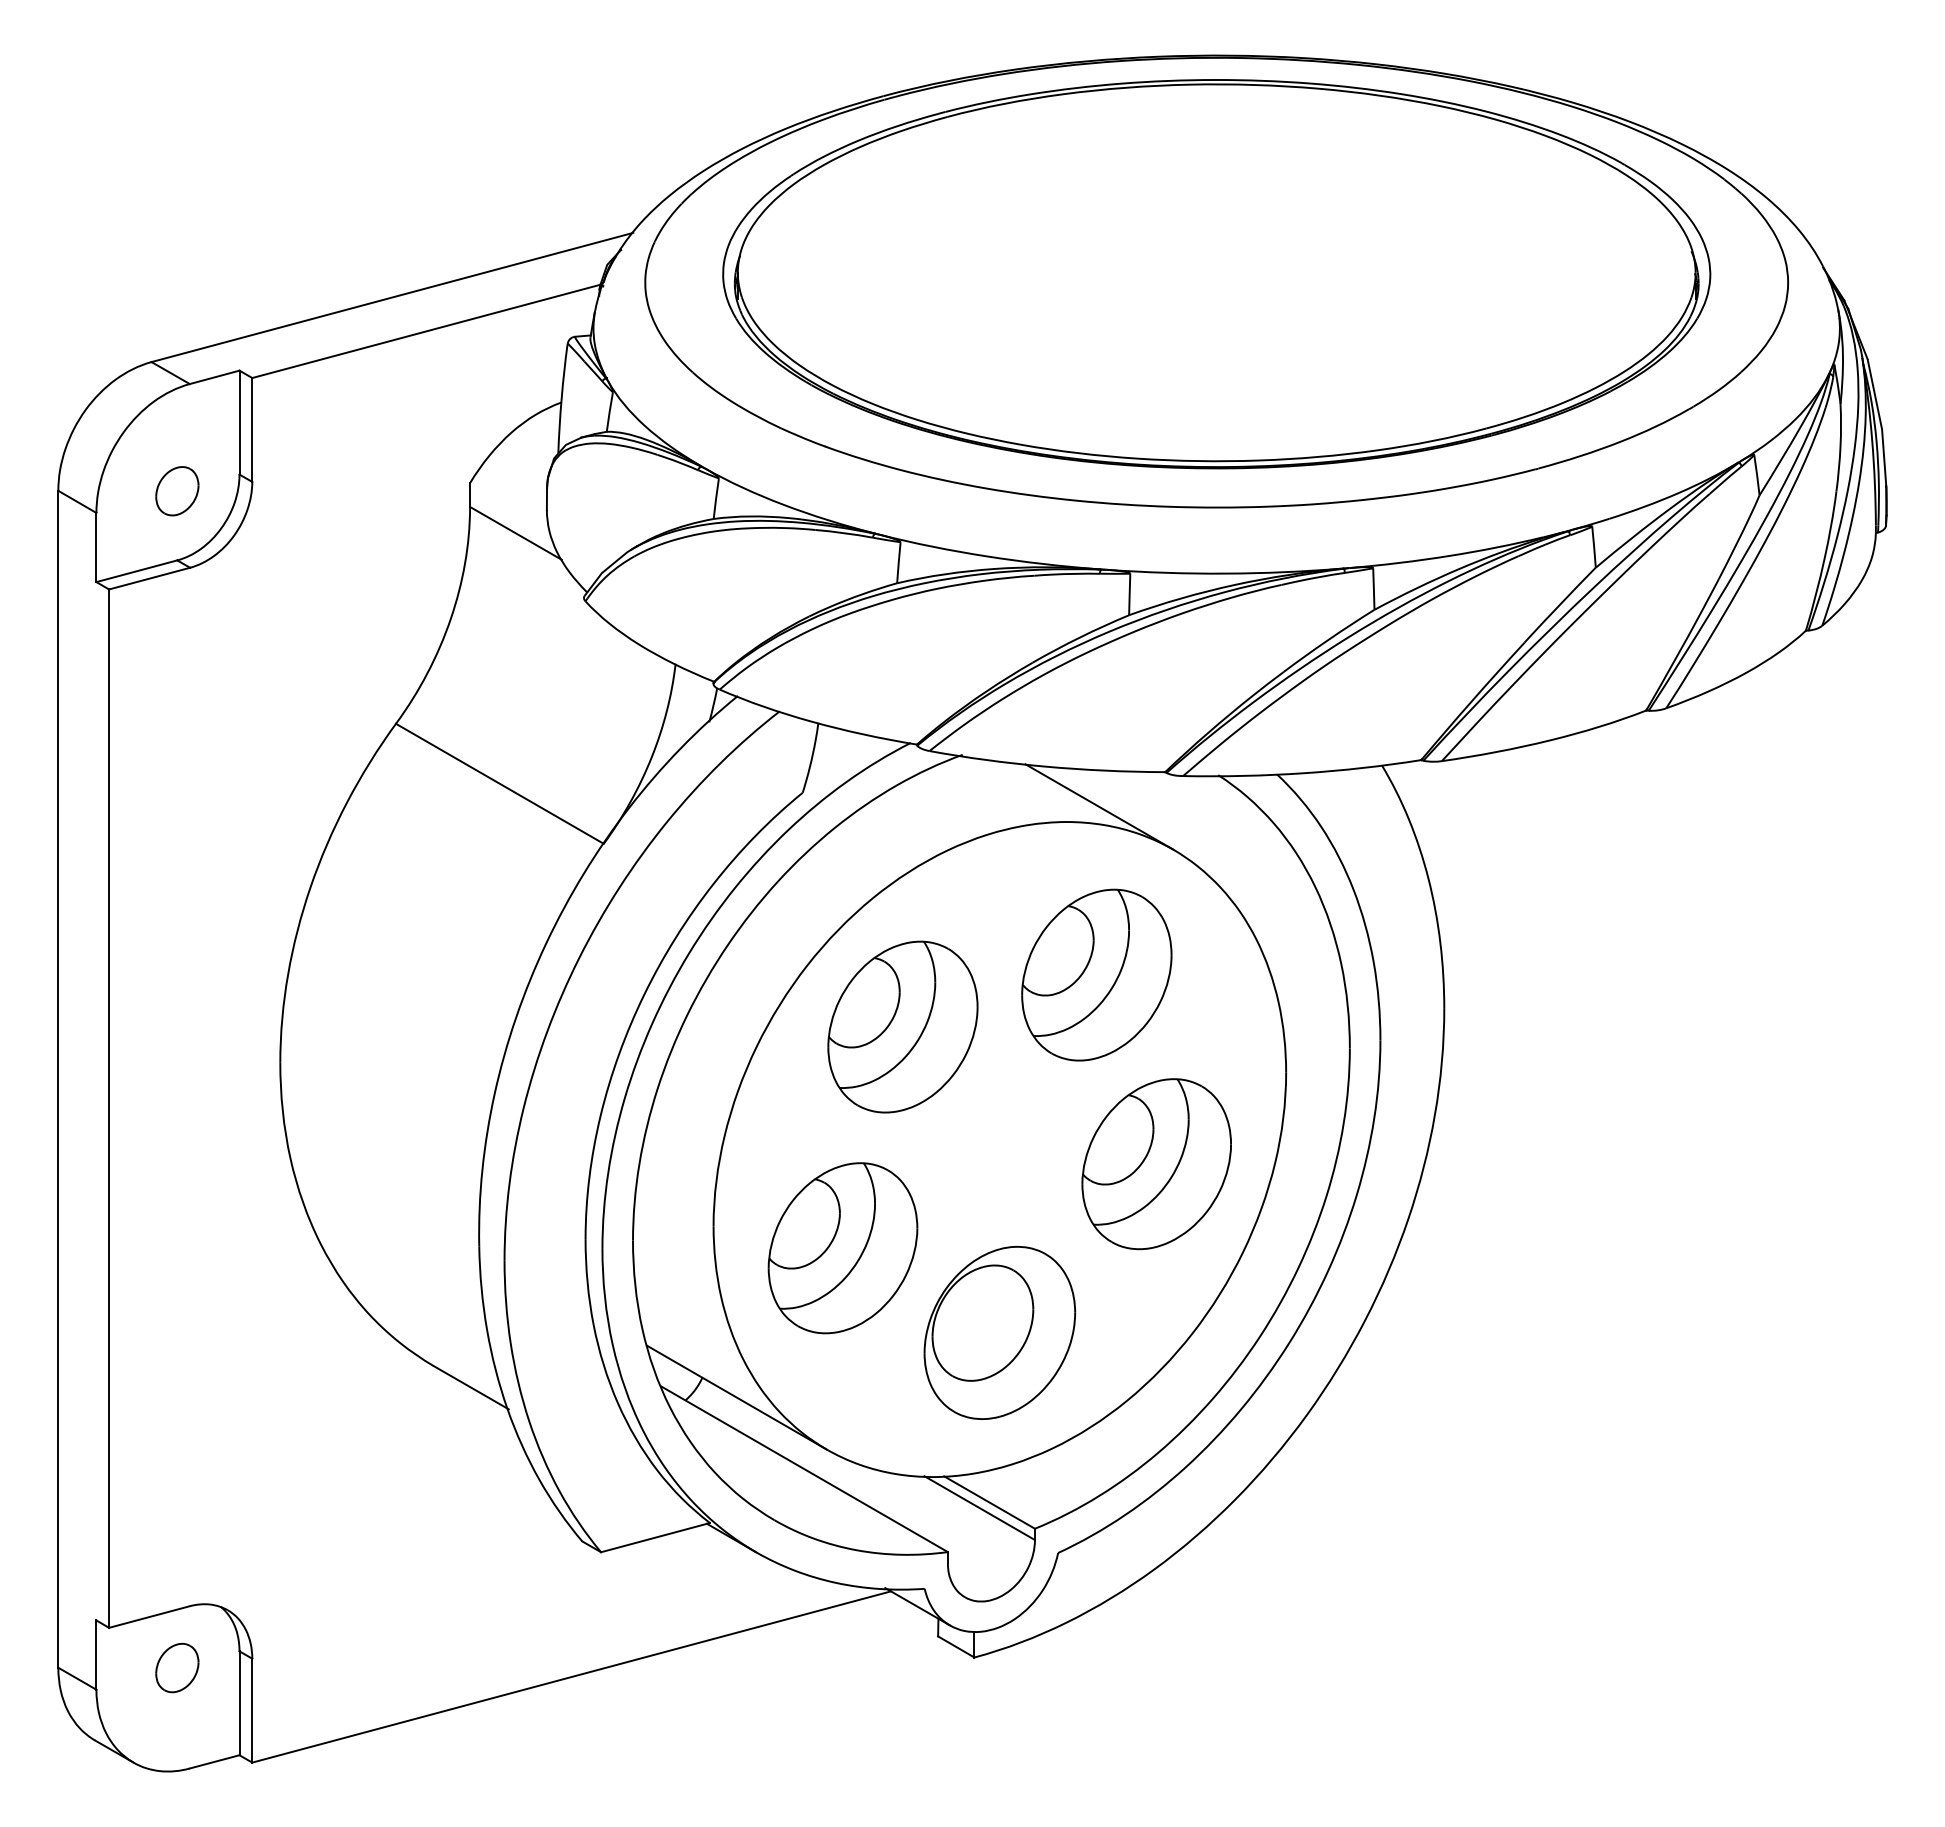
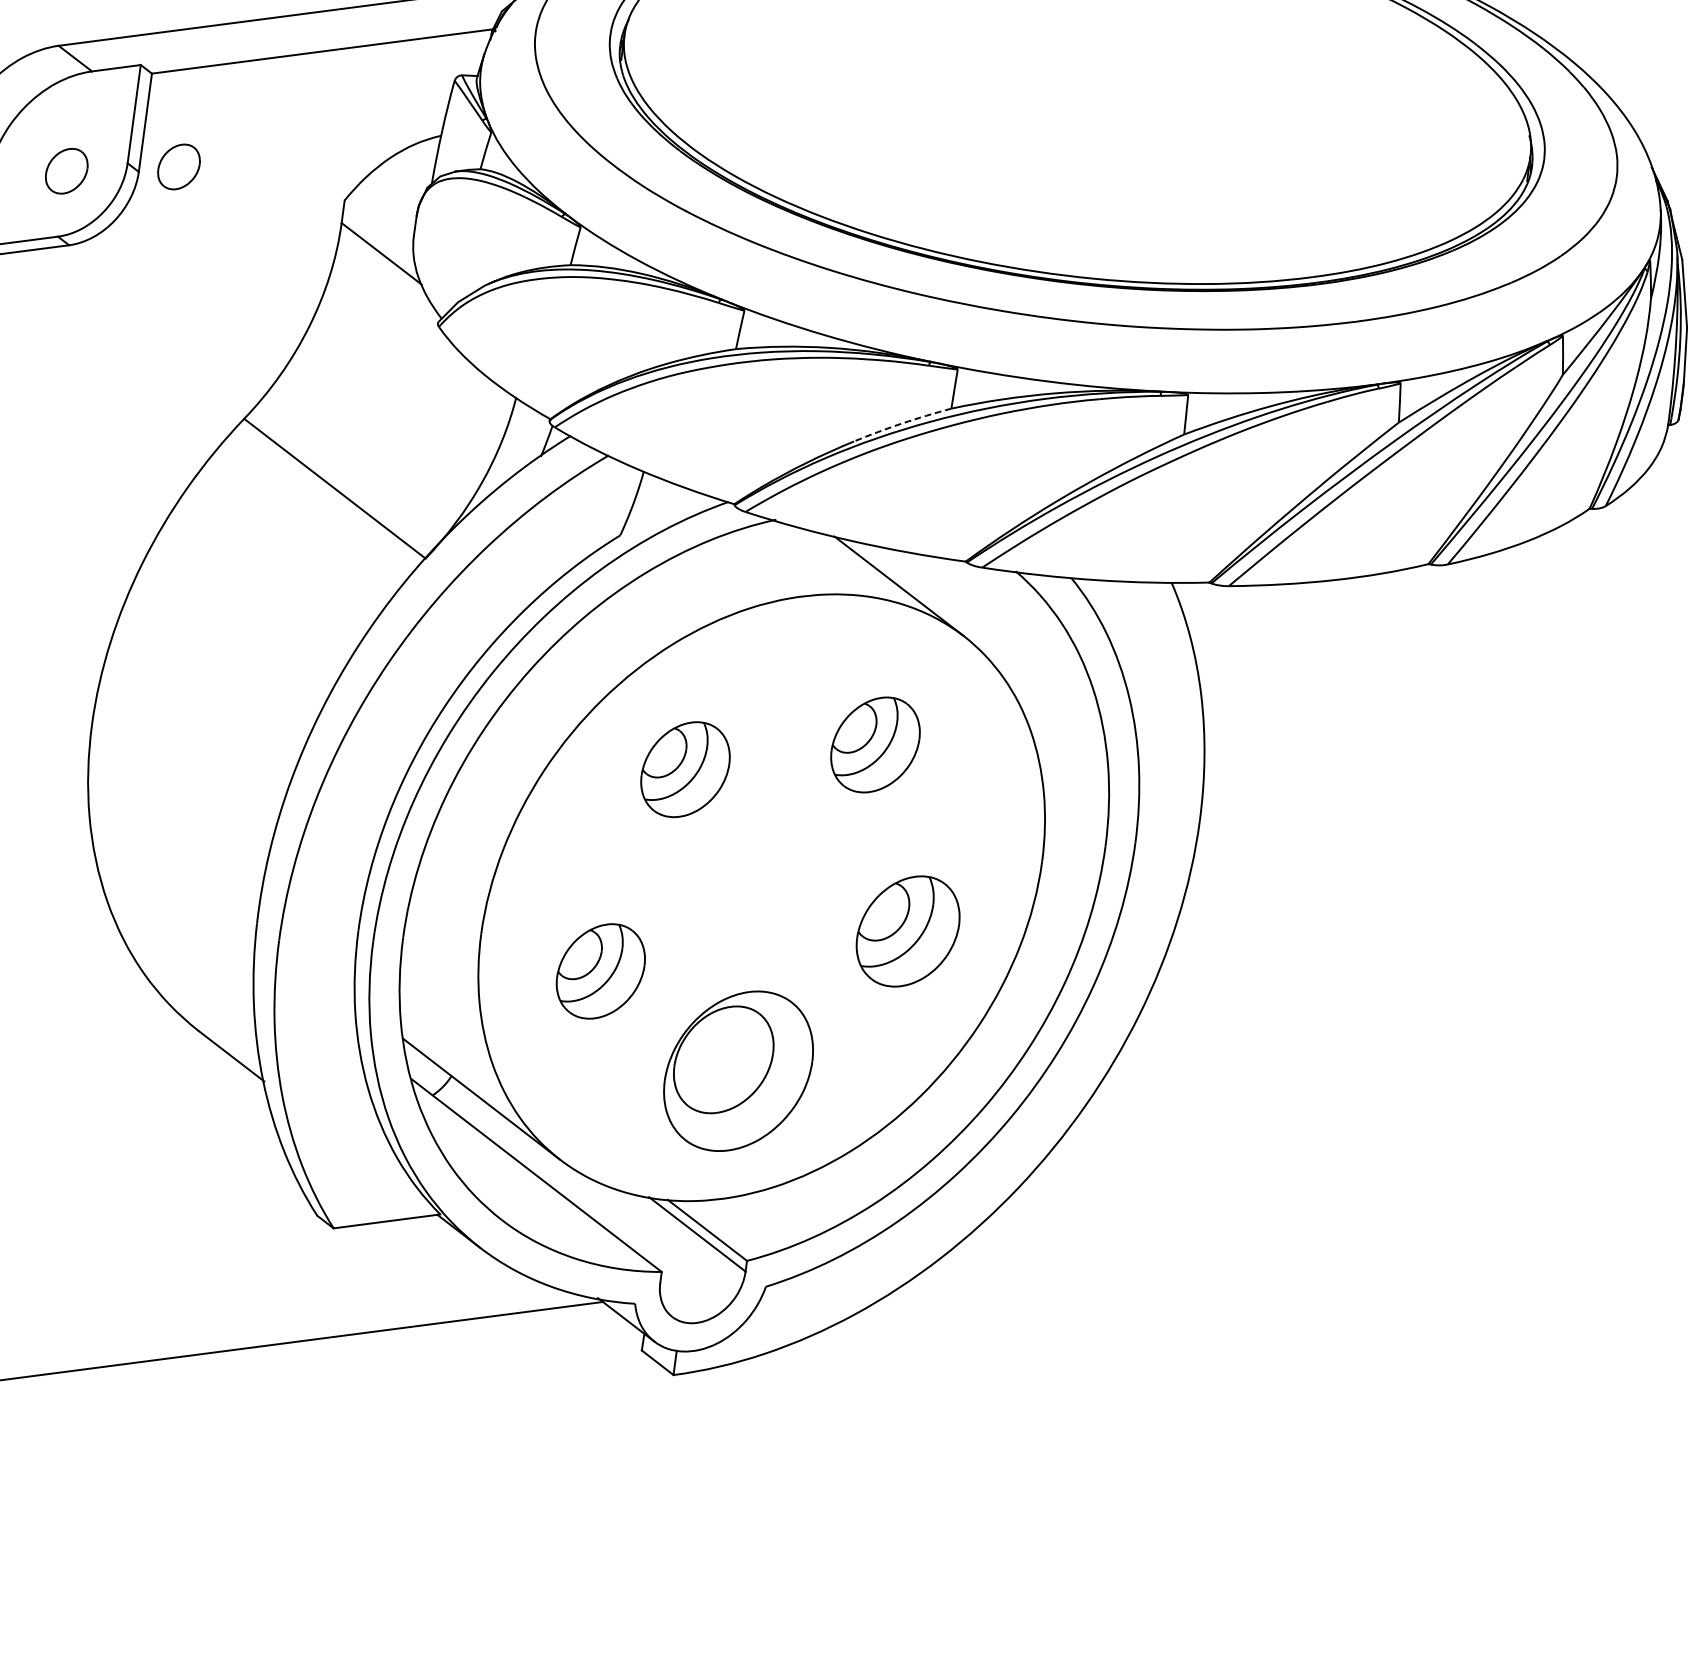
part: (293, 471) -> (179, 167), added
arc: (1080, 637) -> (902, 423), solid -> dashed
part: (1096, 974) -> (875, 744), size x0.6
part: (902, 1026) -> (685, 769), size x0.6
part: (1156, 1164) -> (907, 931), size x0.7
part: (842, 1248) -> (600, 971), size x0.6

